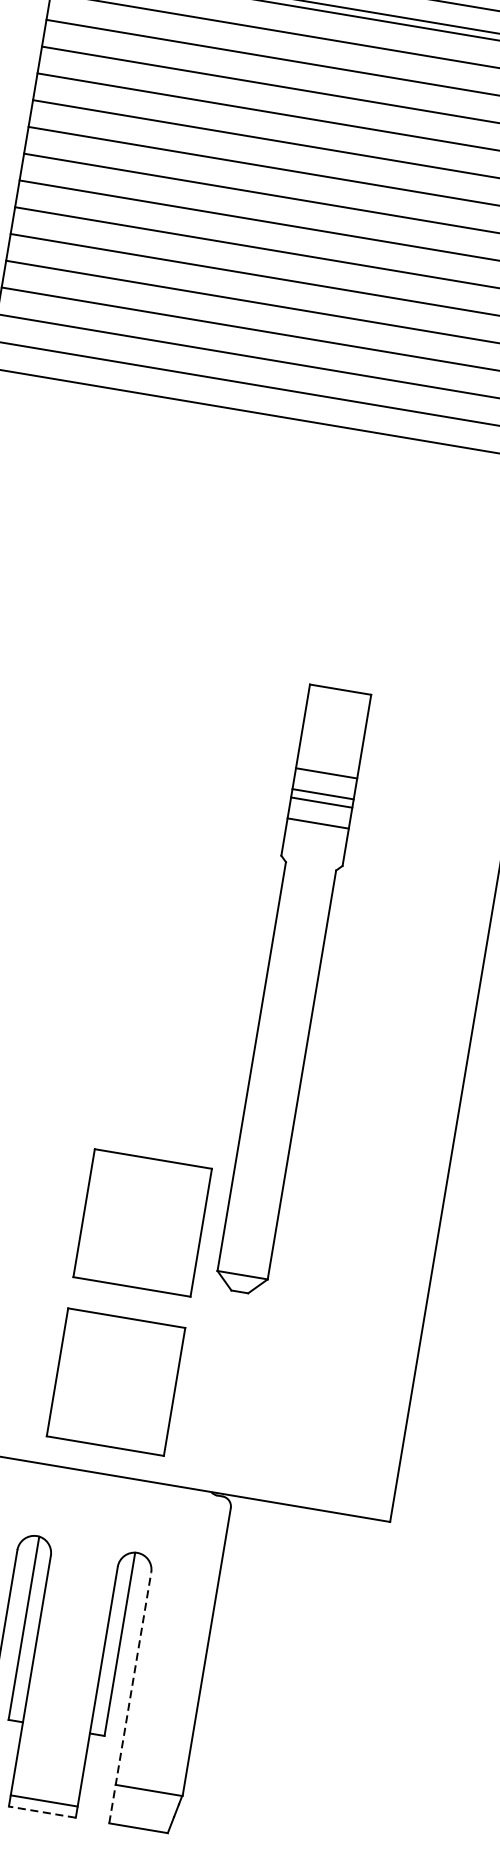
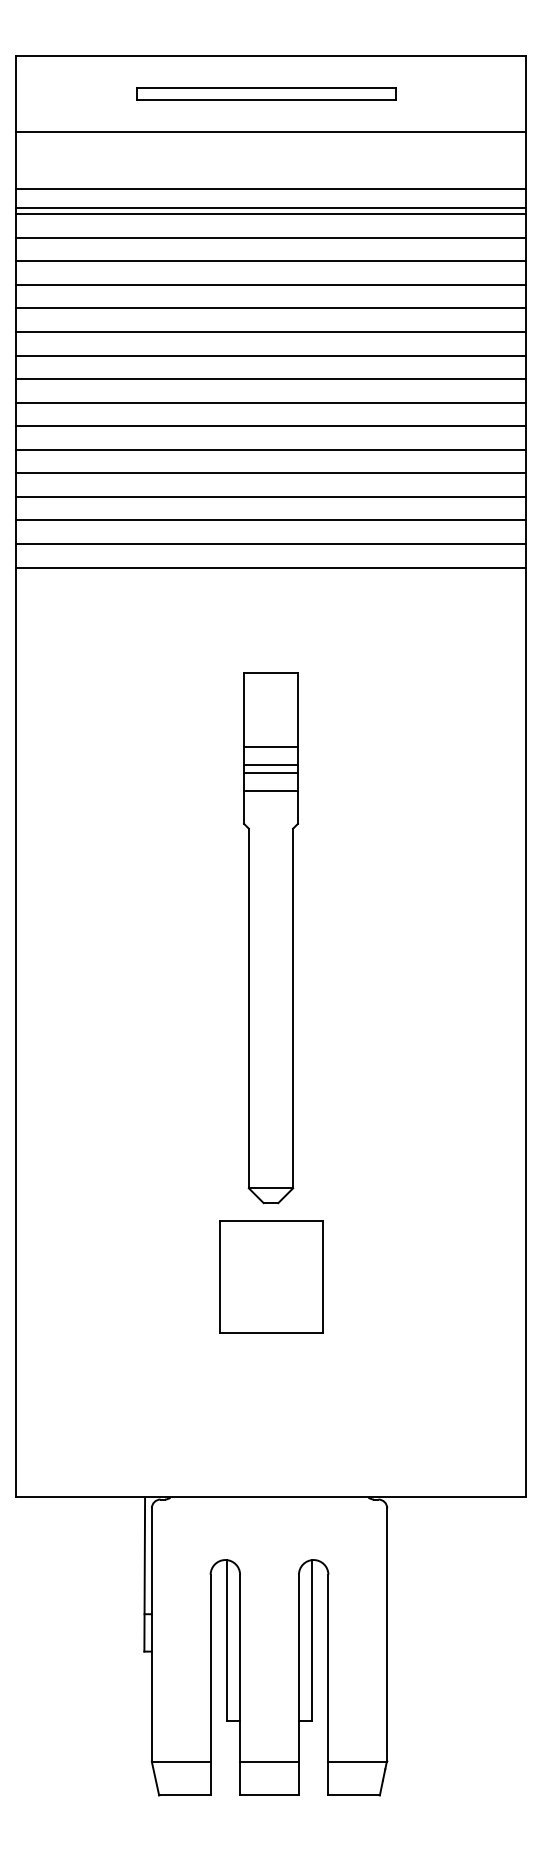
part: (289, 991) -> (270, 938), moved
part: (116, 1381) -> (271, 1416), removed
line: (130, 1697) -> (328, 1684), dashed -> solid
line: (44, 1800) -> (269, 1761), moved
line: (42, 1812) -> (269, 1795), dashed -> solid

